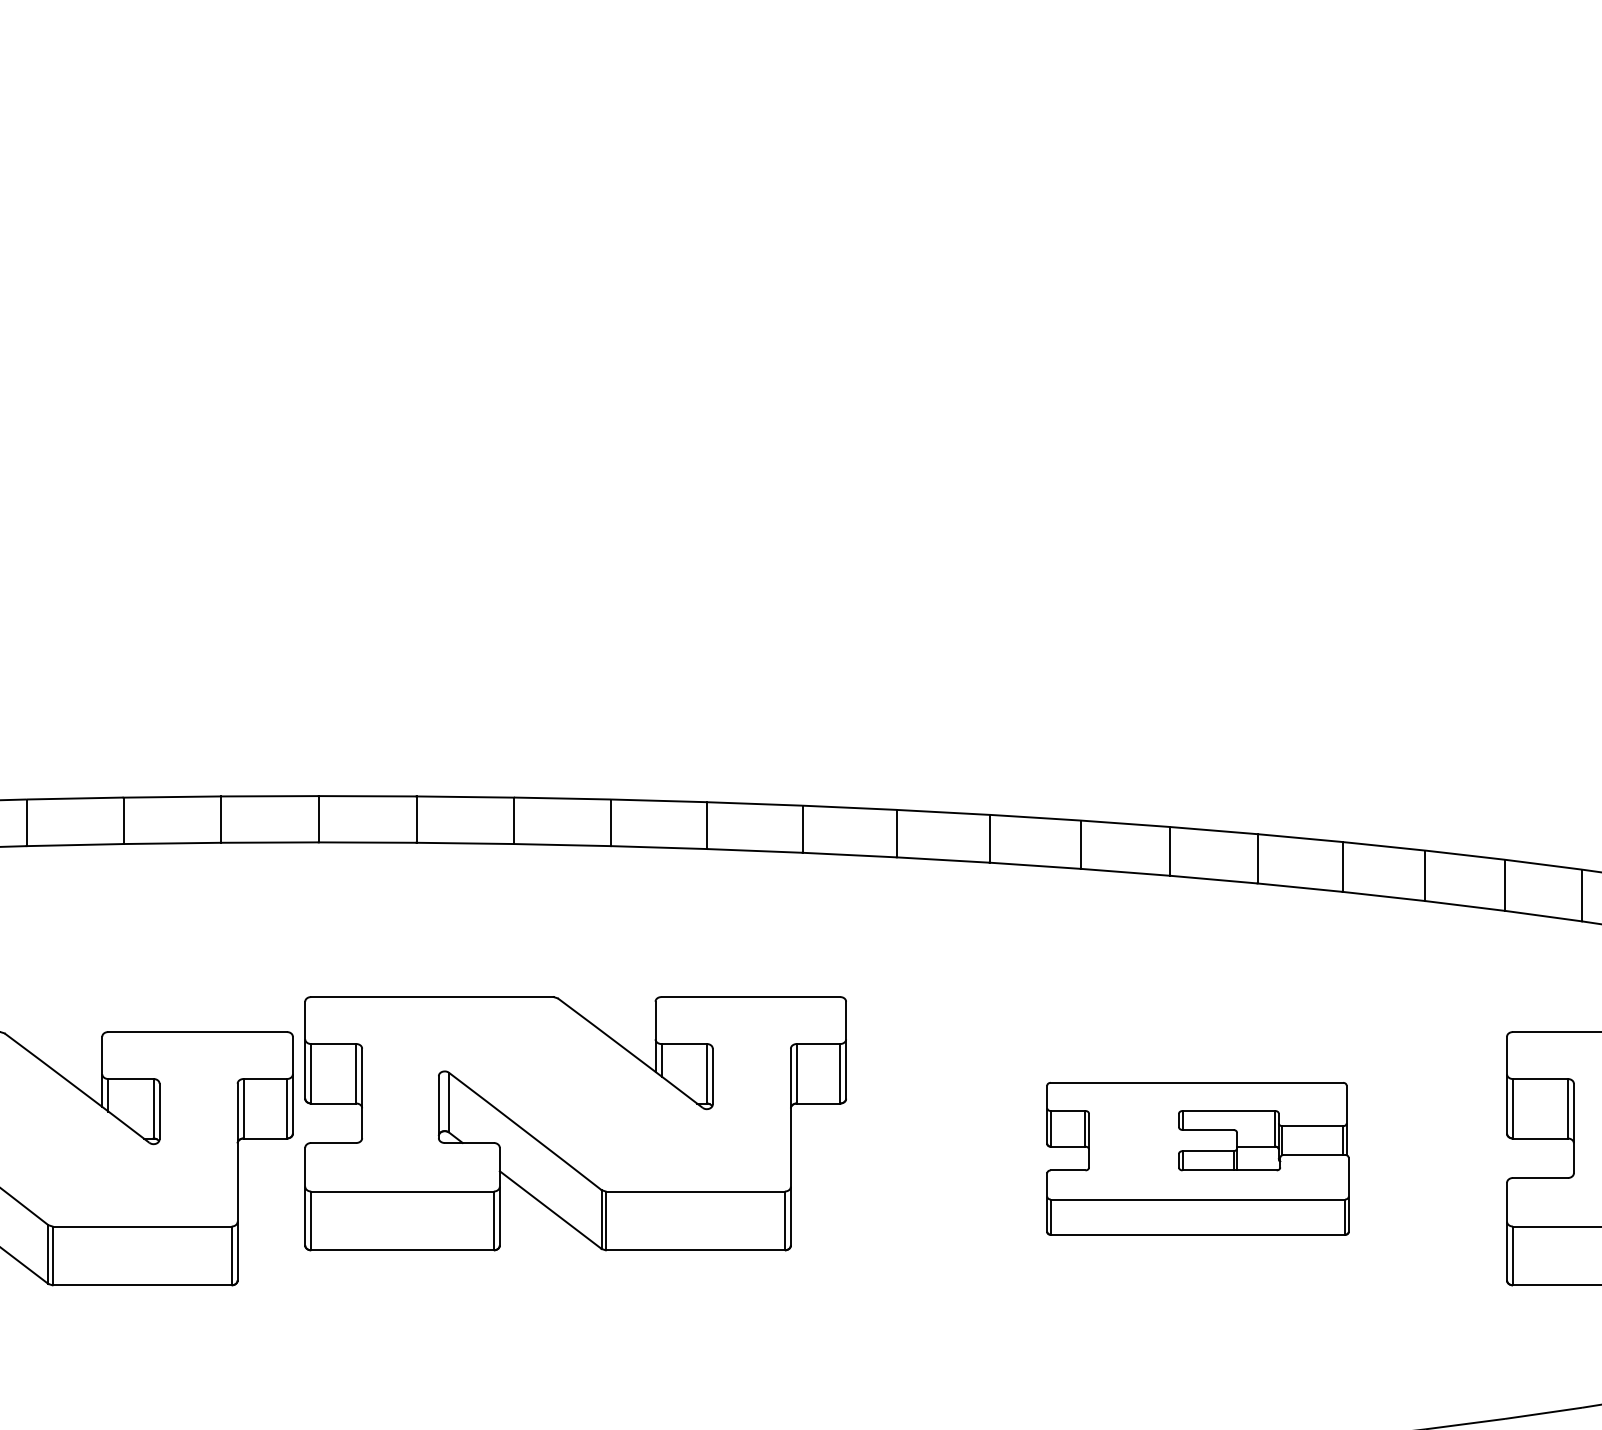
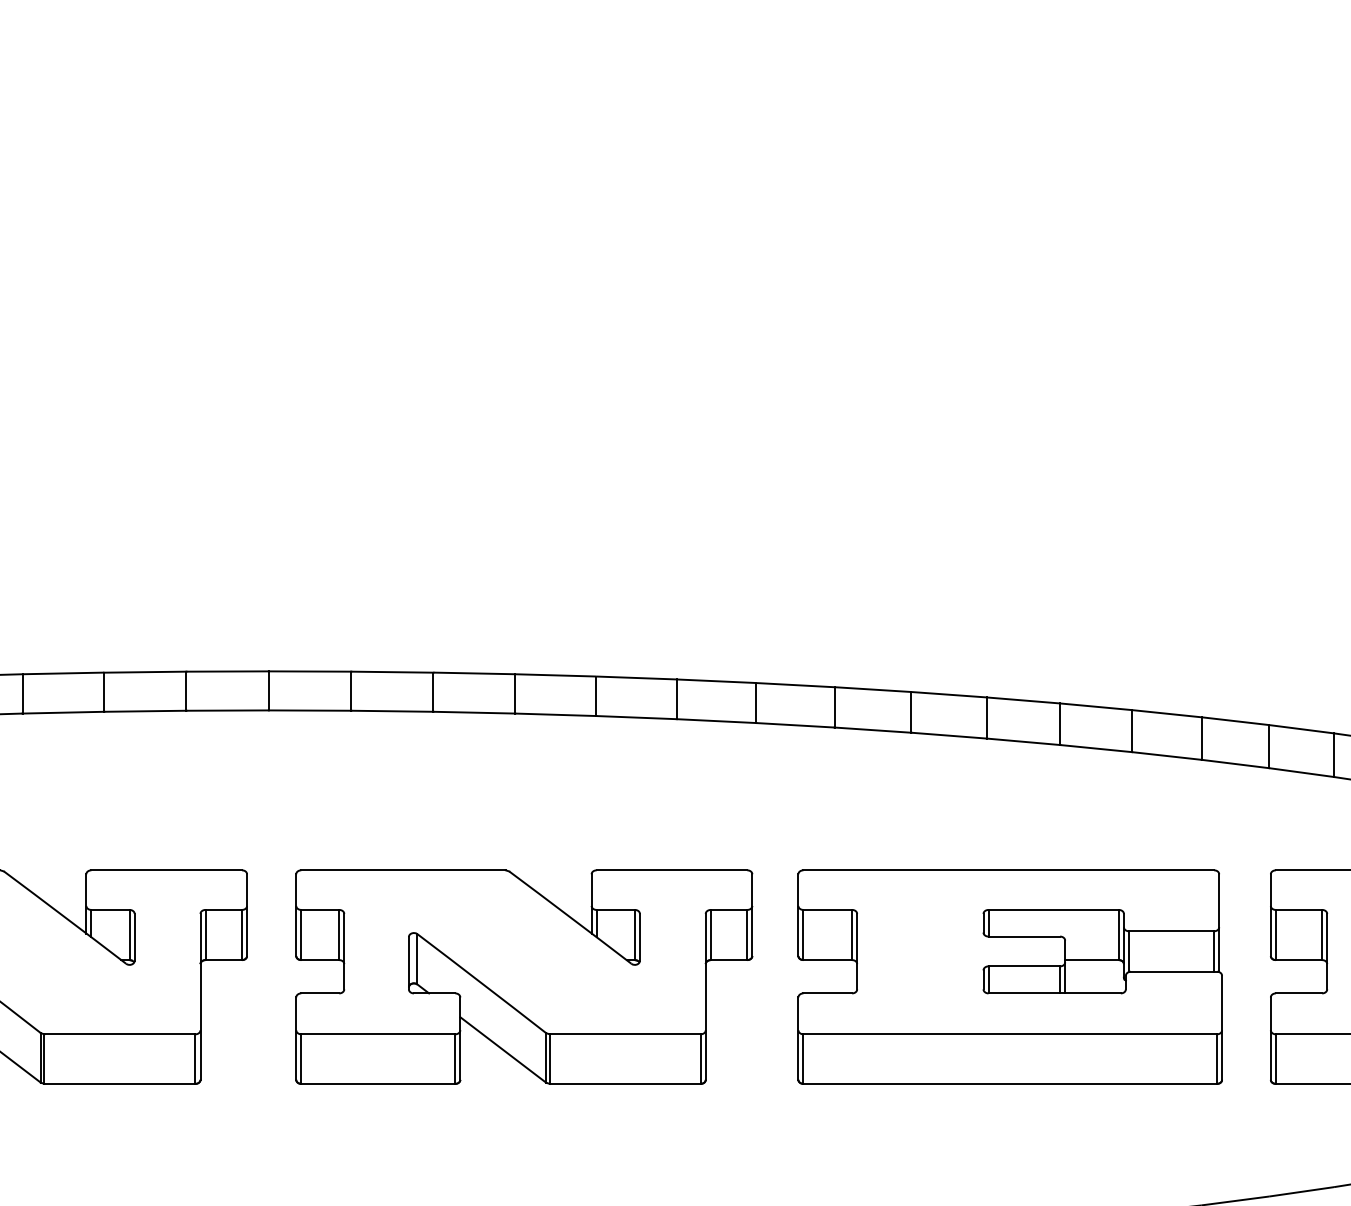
part: (575, 1123) -> (524, 976), moved
part: (1197, 1158) -> (1009, 976), size x1.67

